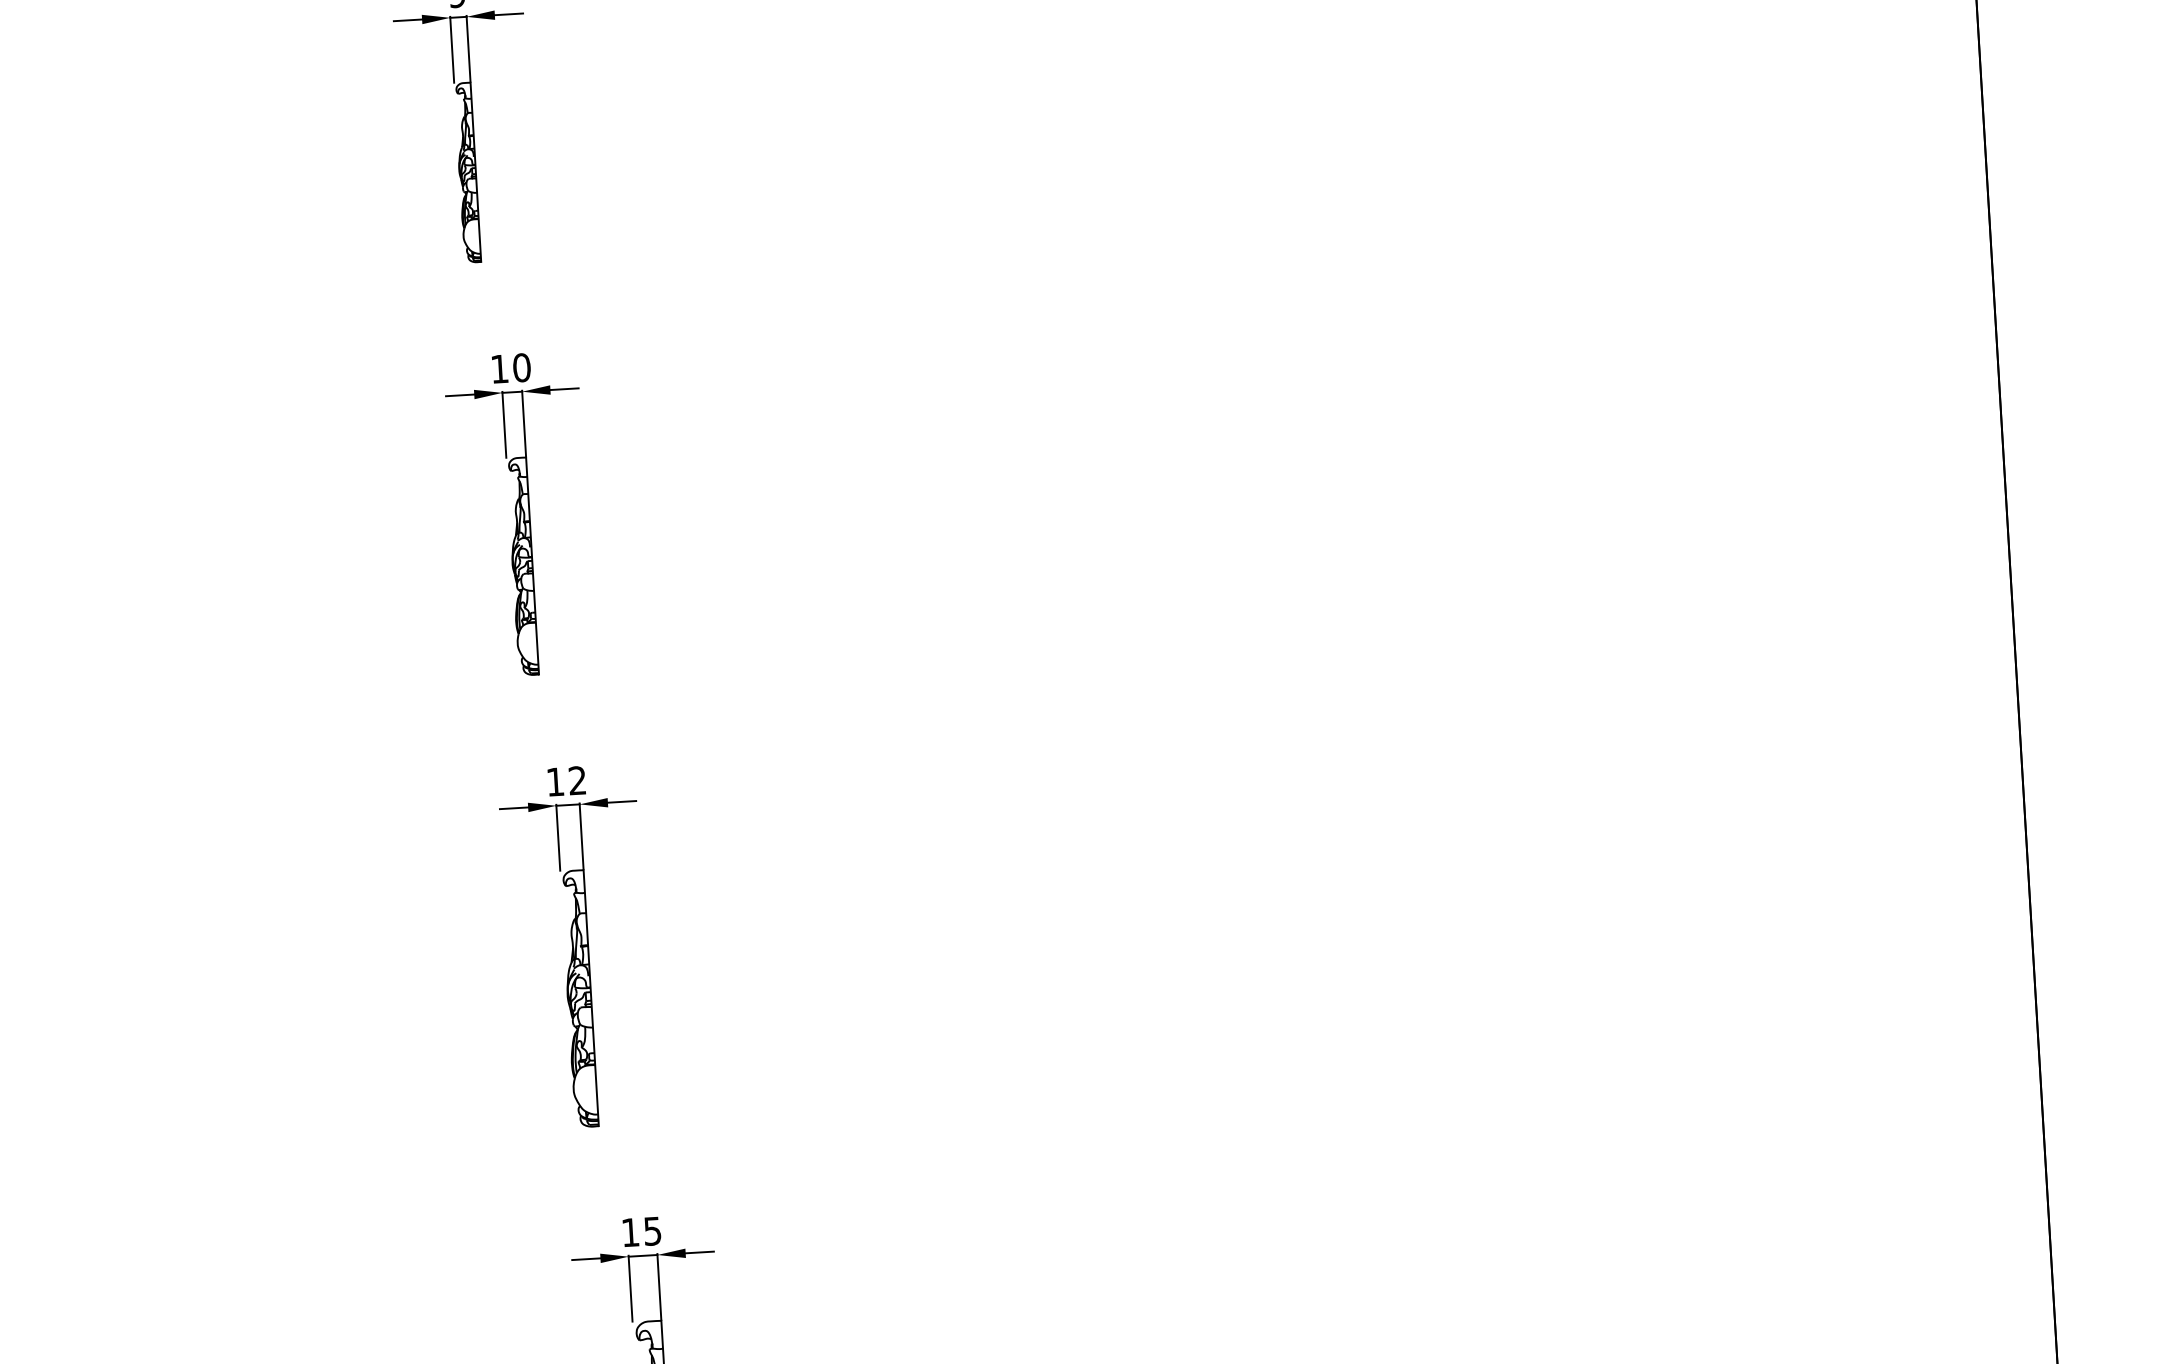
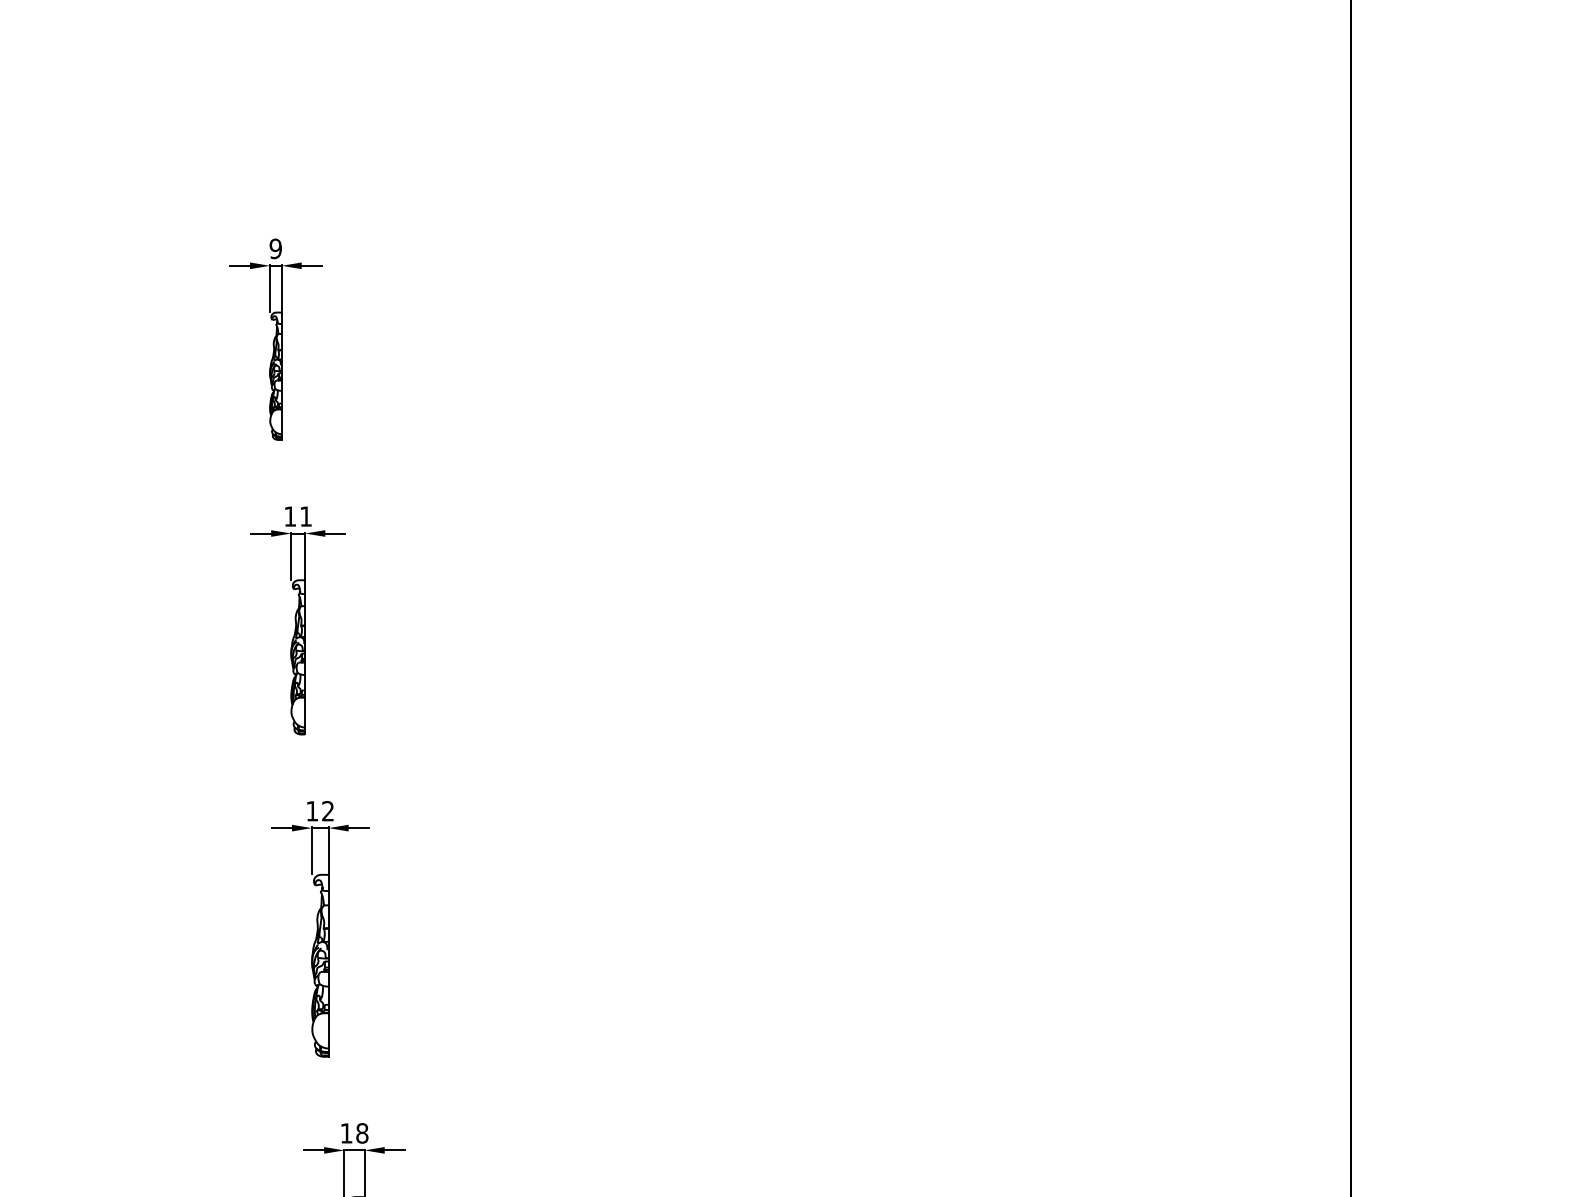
text: (521, 367) -> (305, 516), 10 -> 11
text: (652, 1231) -> (362, 1133), 15 -> 18

